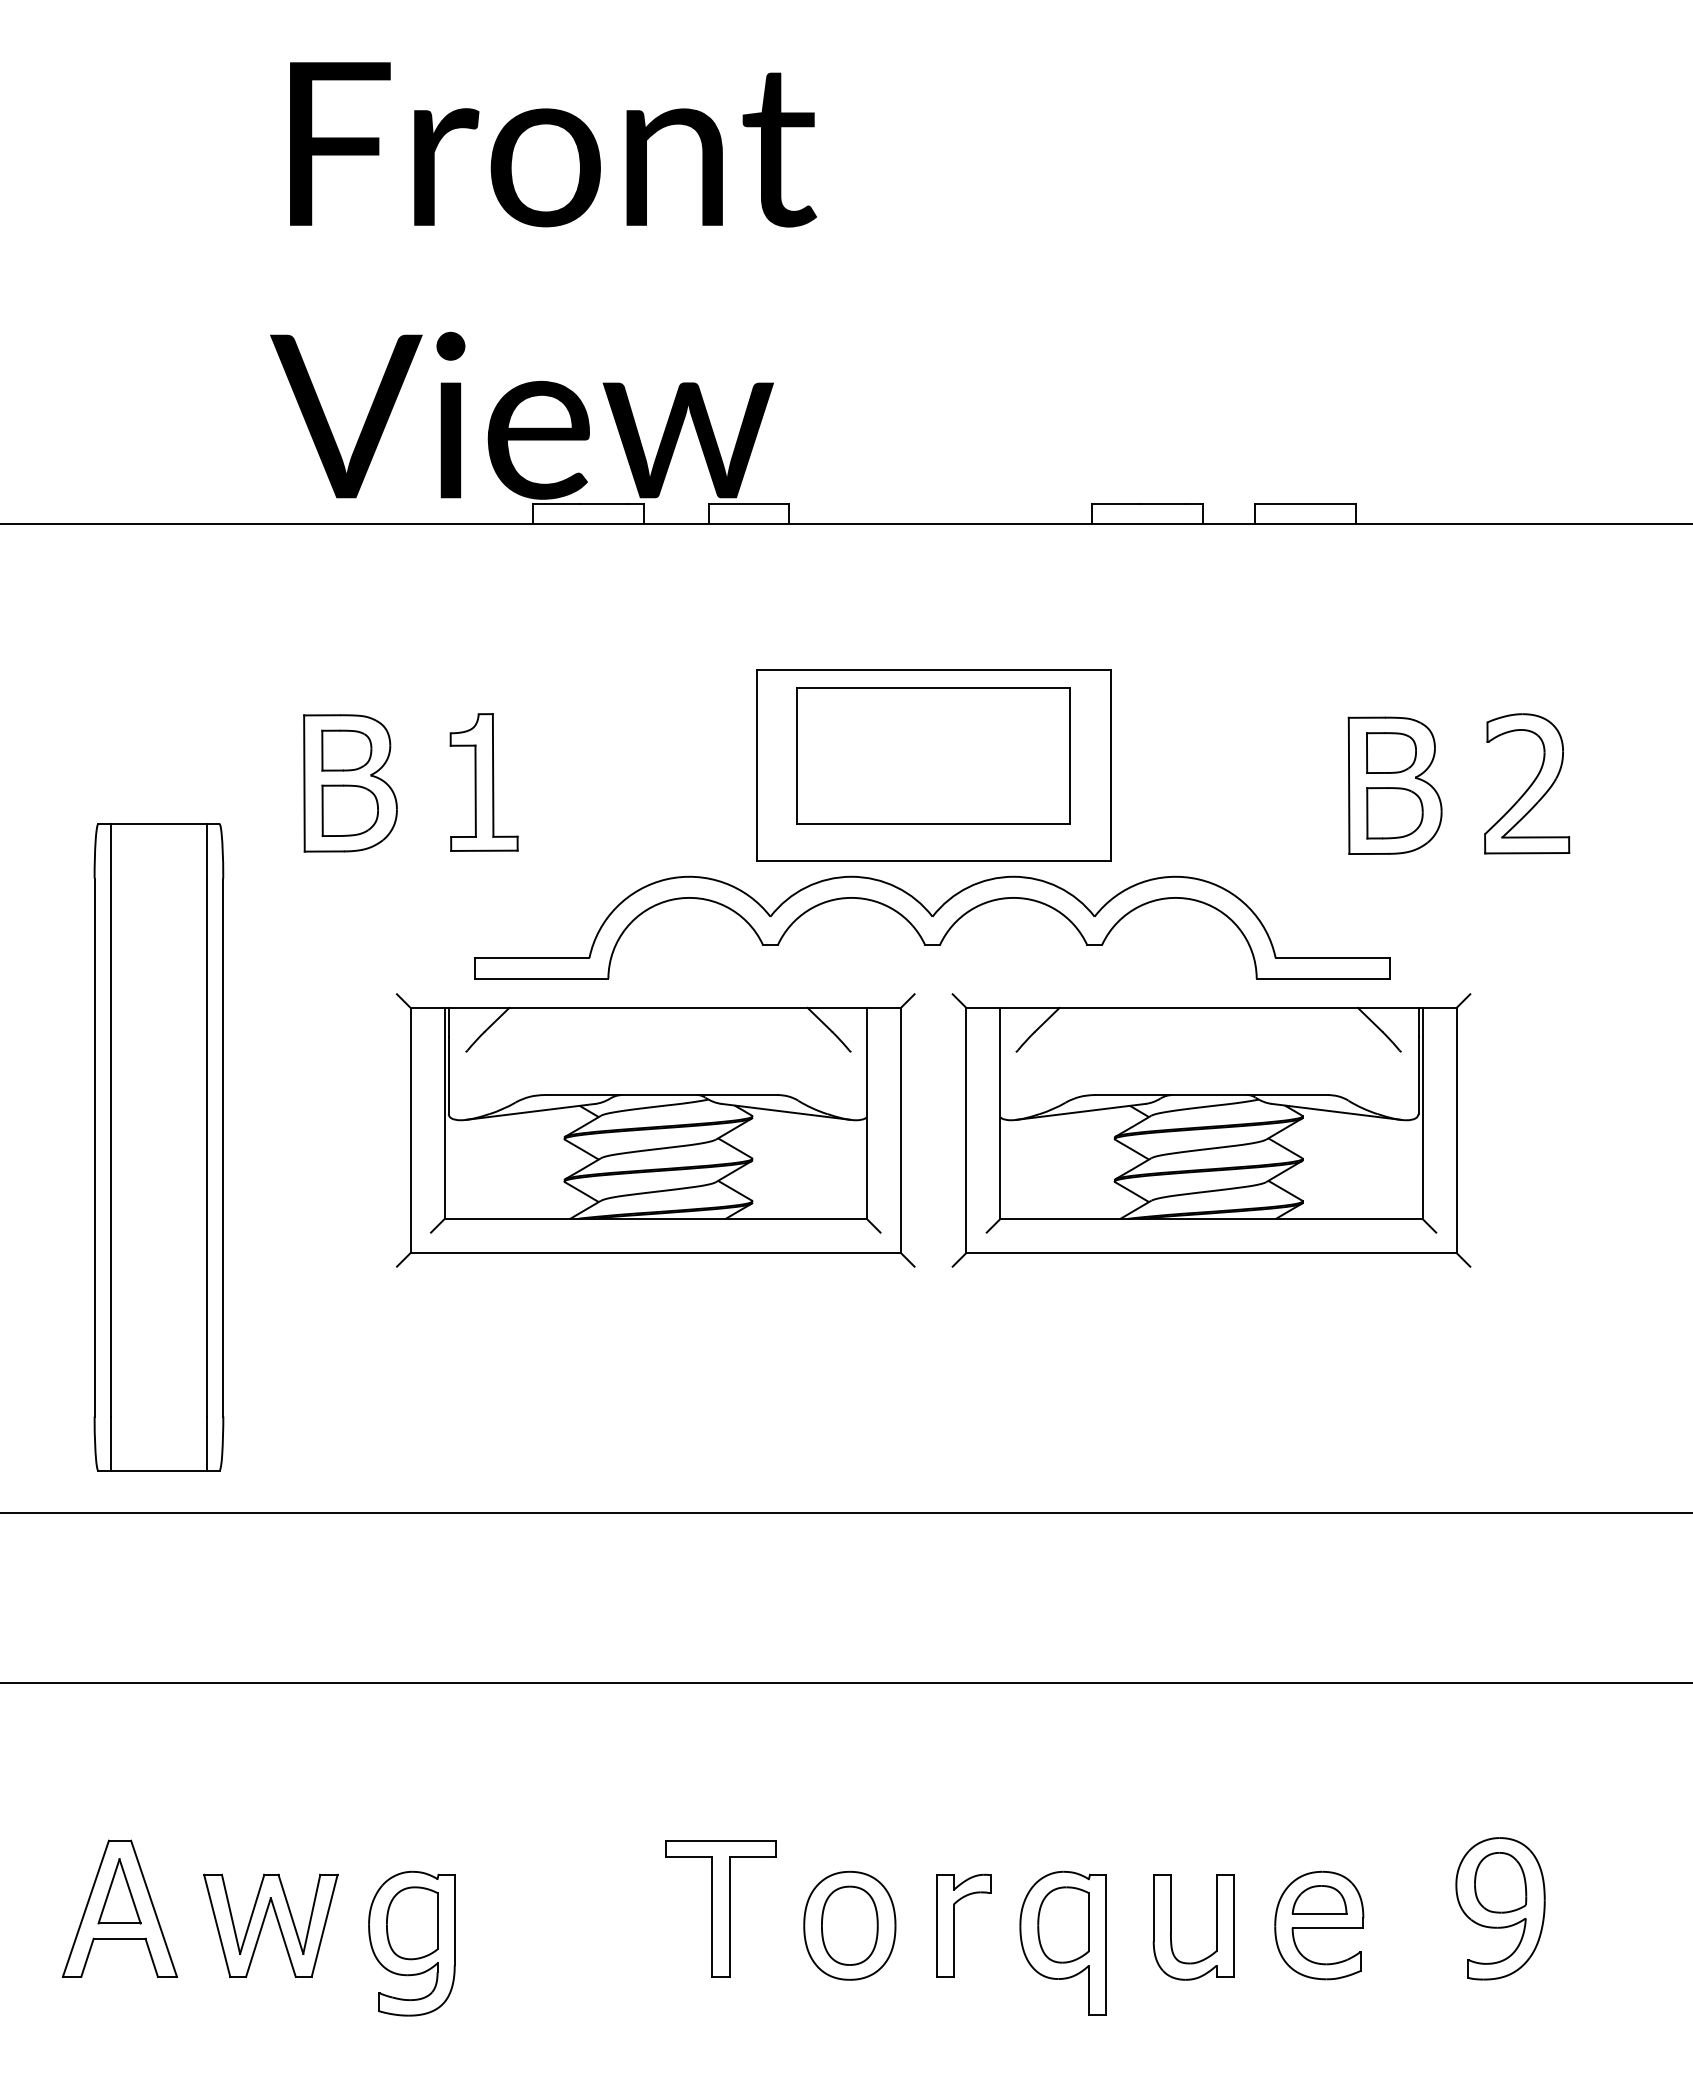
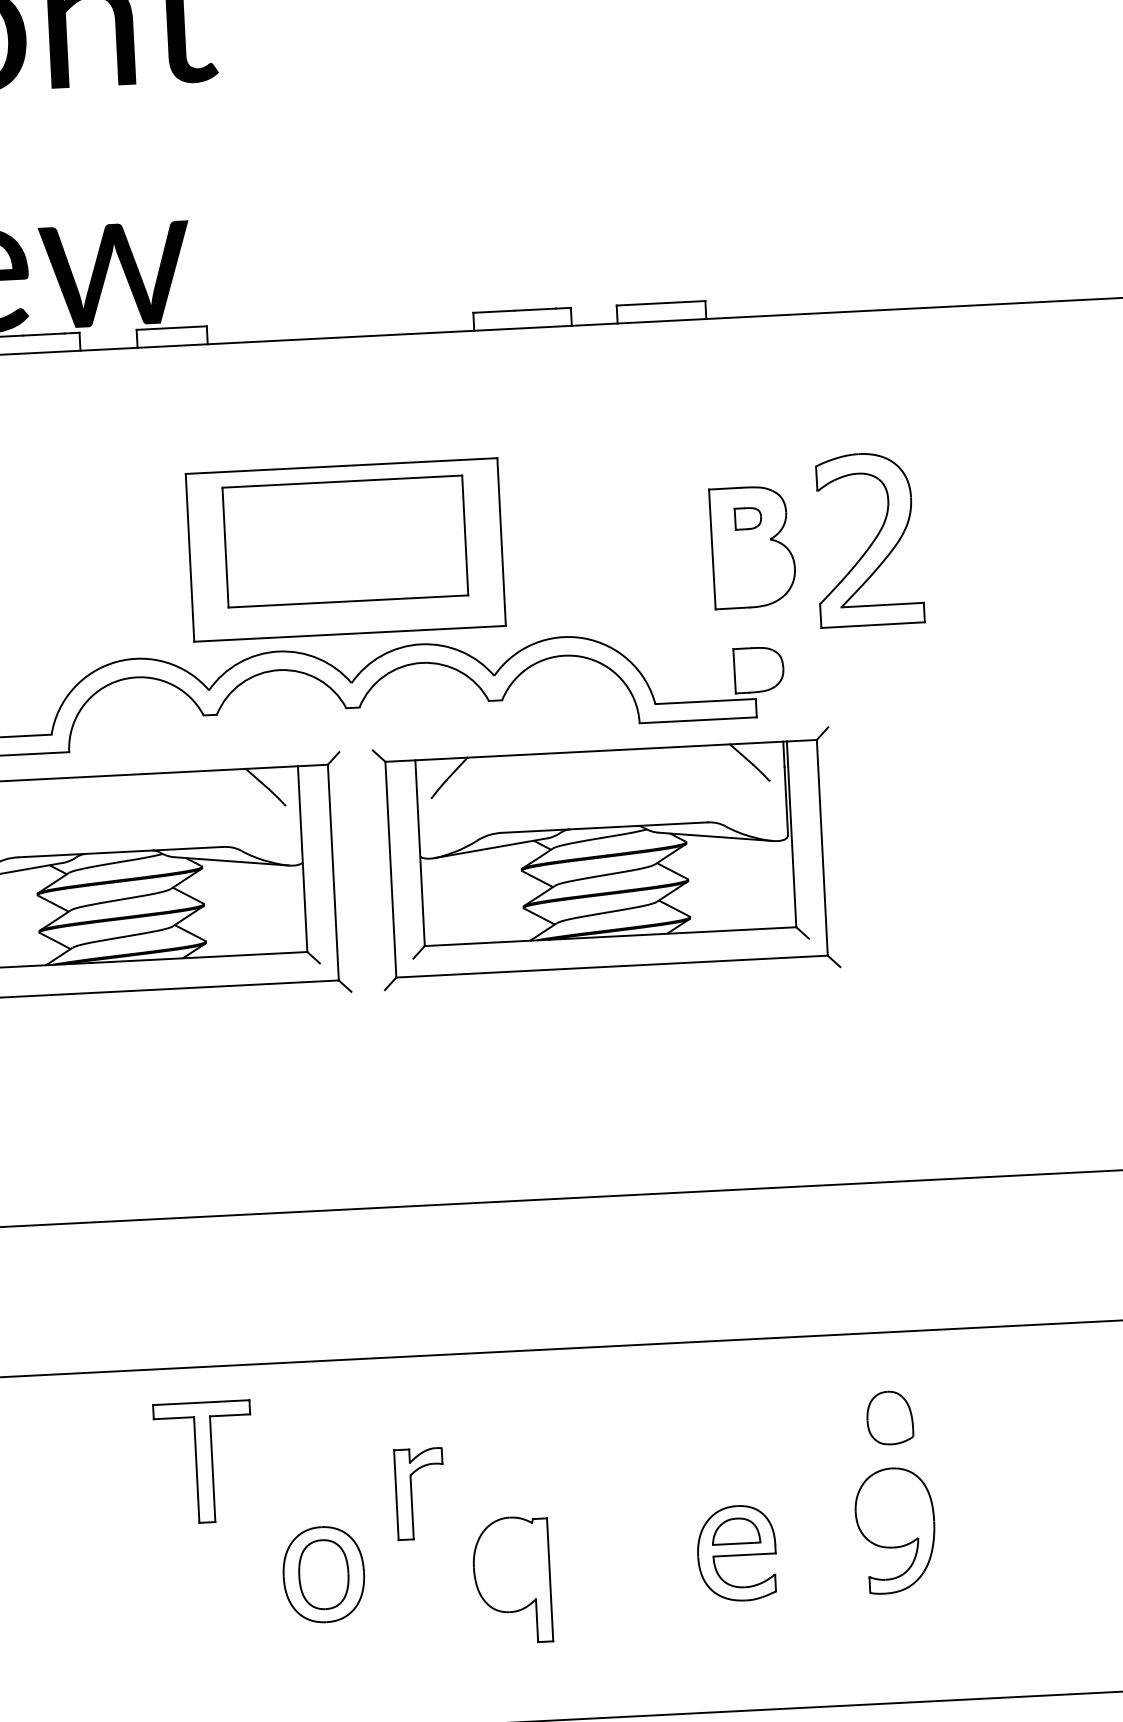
part: (1391, 752) -> (748, 518), size x0.6
part: (1527, 783) -> (869, 539), size x1.4
part: (1394, 813) -> (758, 670), moved
part: (1500, 1882) -> (889, 1417), moved
part: (720, 1908) -> (204, 1462), moved
part: (1063, 1924) -> (511, 1563), removed
part: (954, 1925) -> (412, 1494), moved
part: (1171, 1927) -> (606, 1561), removed

